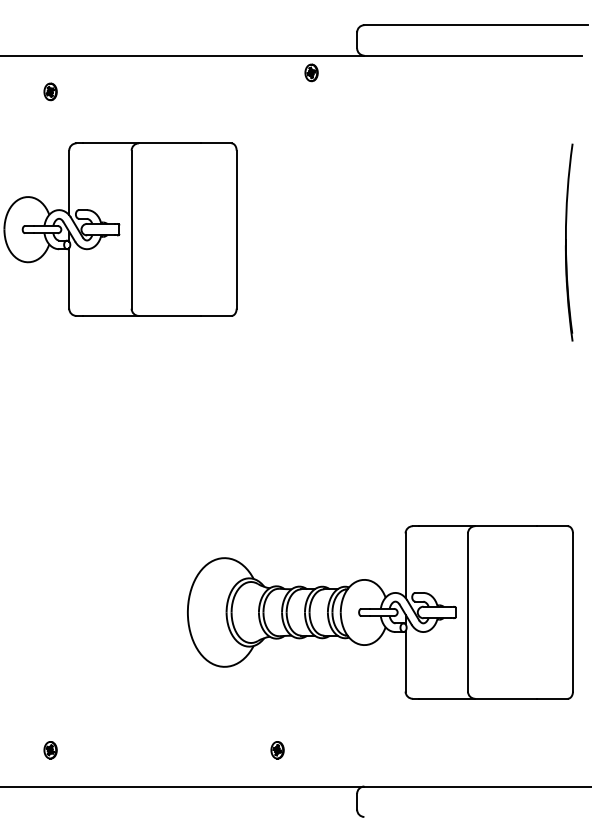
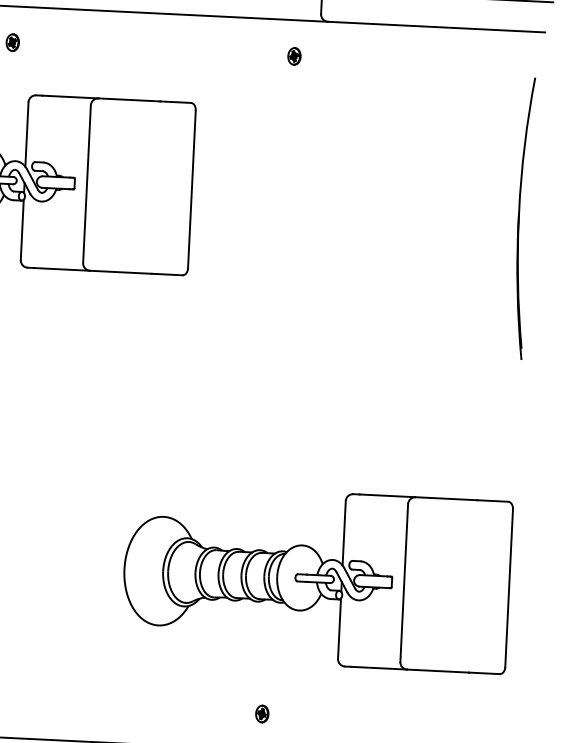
part: (311, 72) -> (294, 56), moved
part: (568, 242) -> (522, 218), size x1.43
part: (277, 750) -> (262, 714), moved

